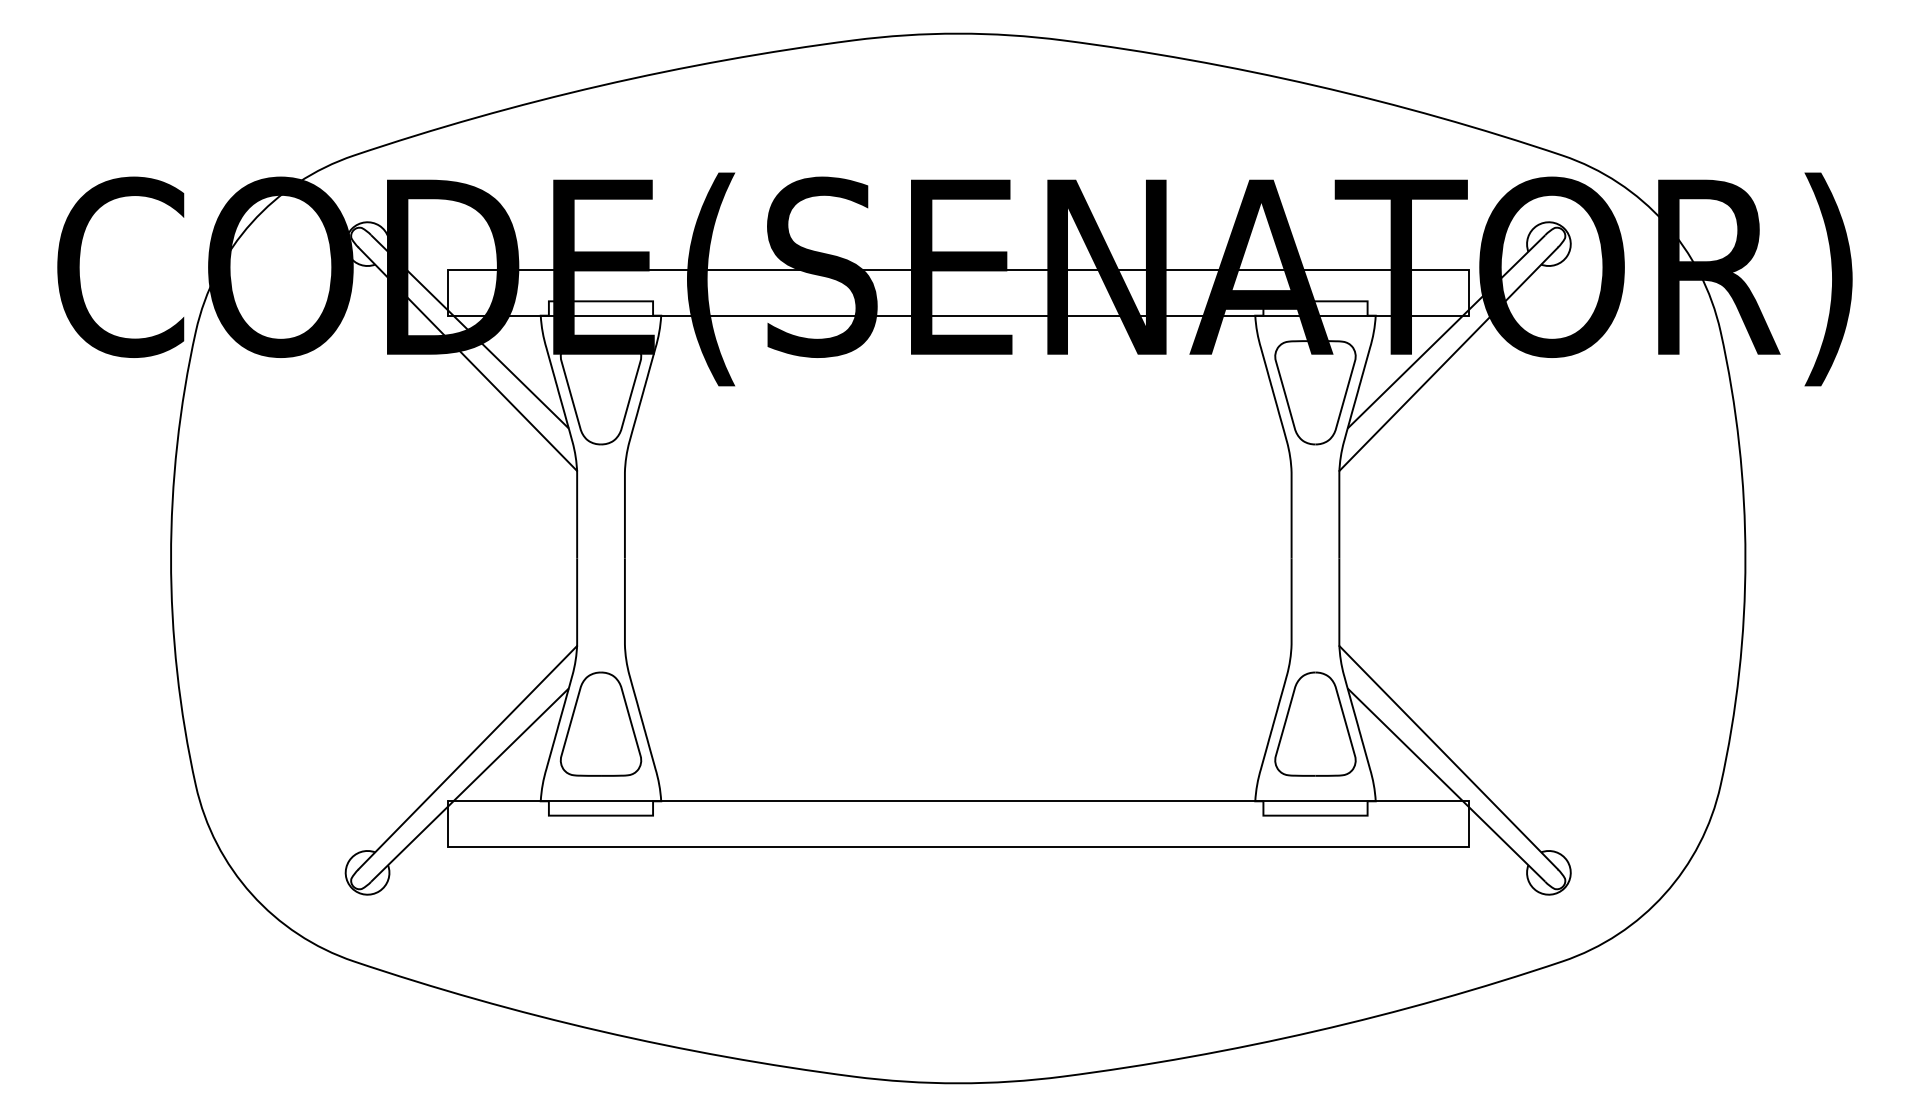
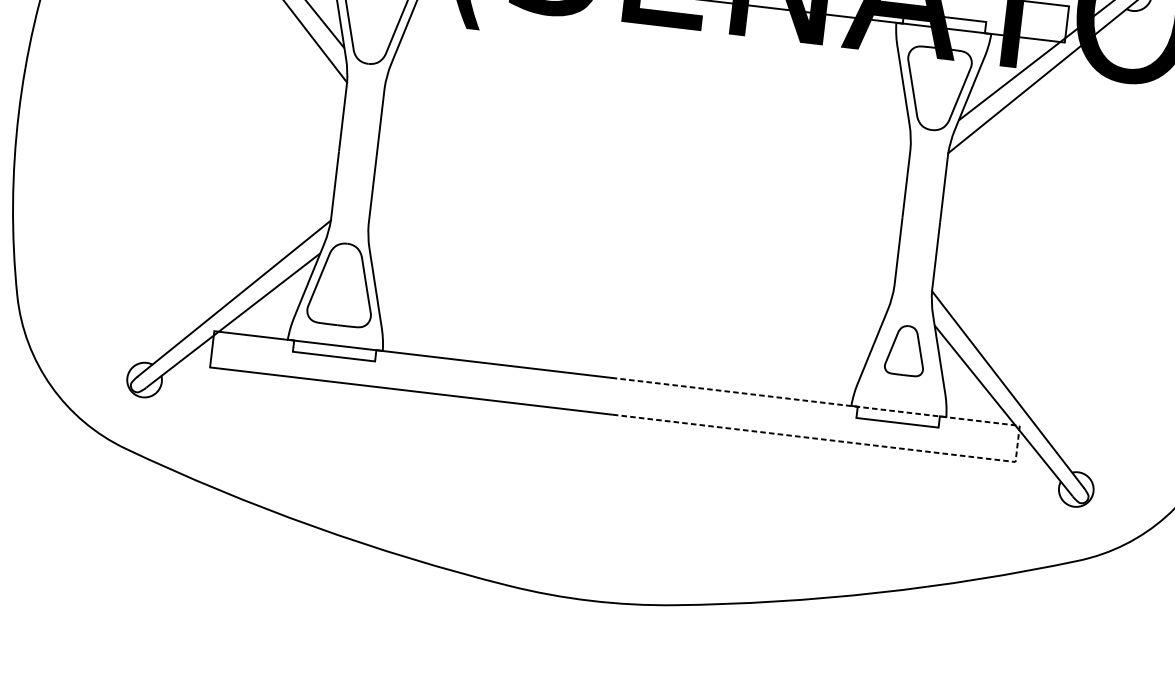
part: (1315, 723) -> (906, 350), size x0.6
line: (1468, 824) -> (1017, 443), solid -> dashed

